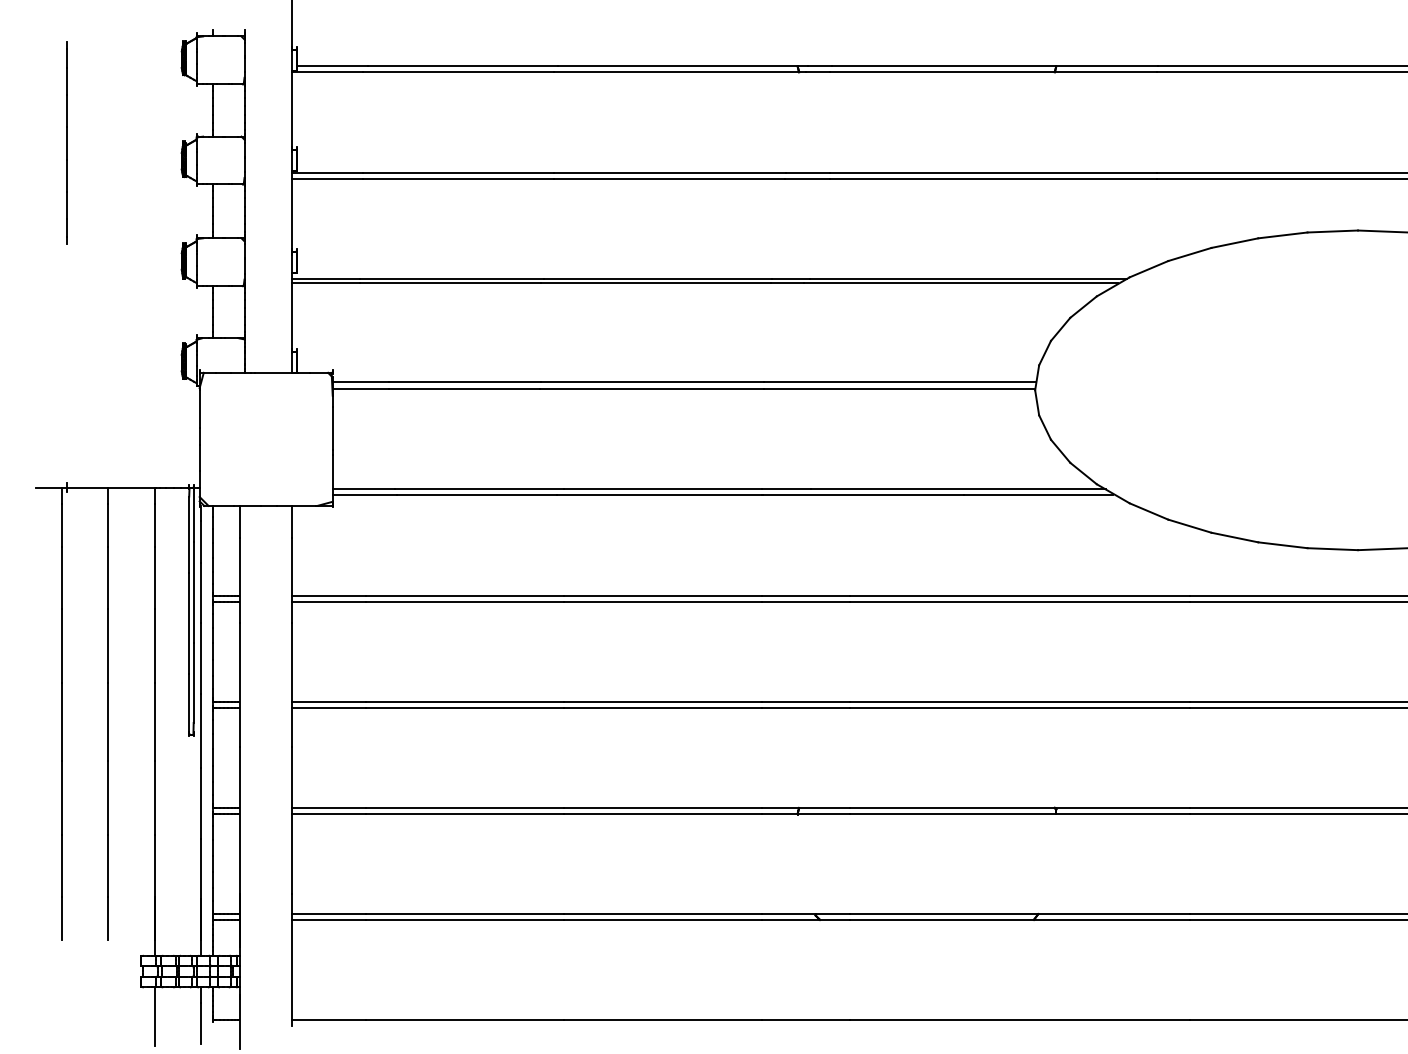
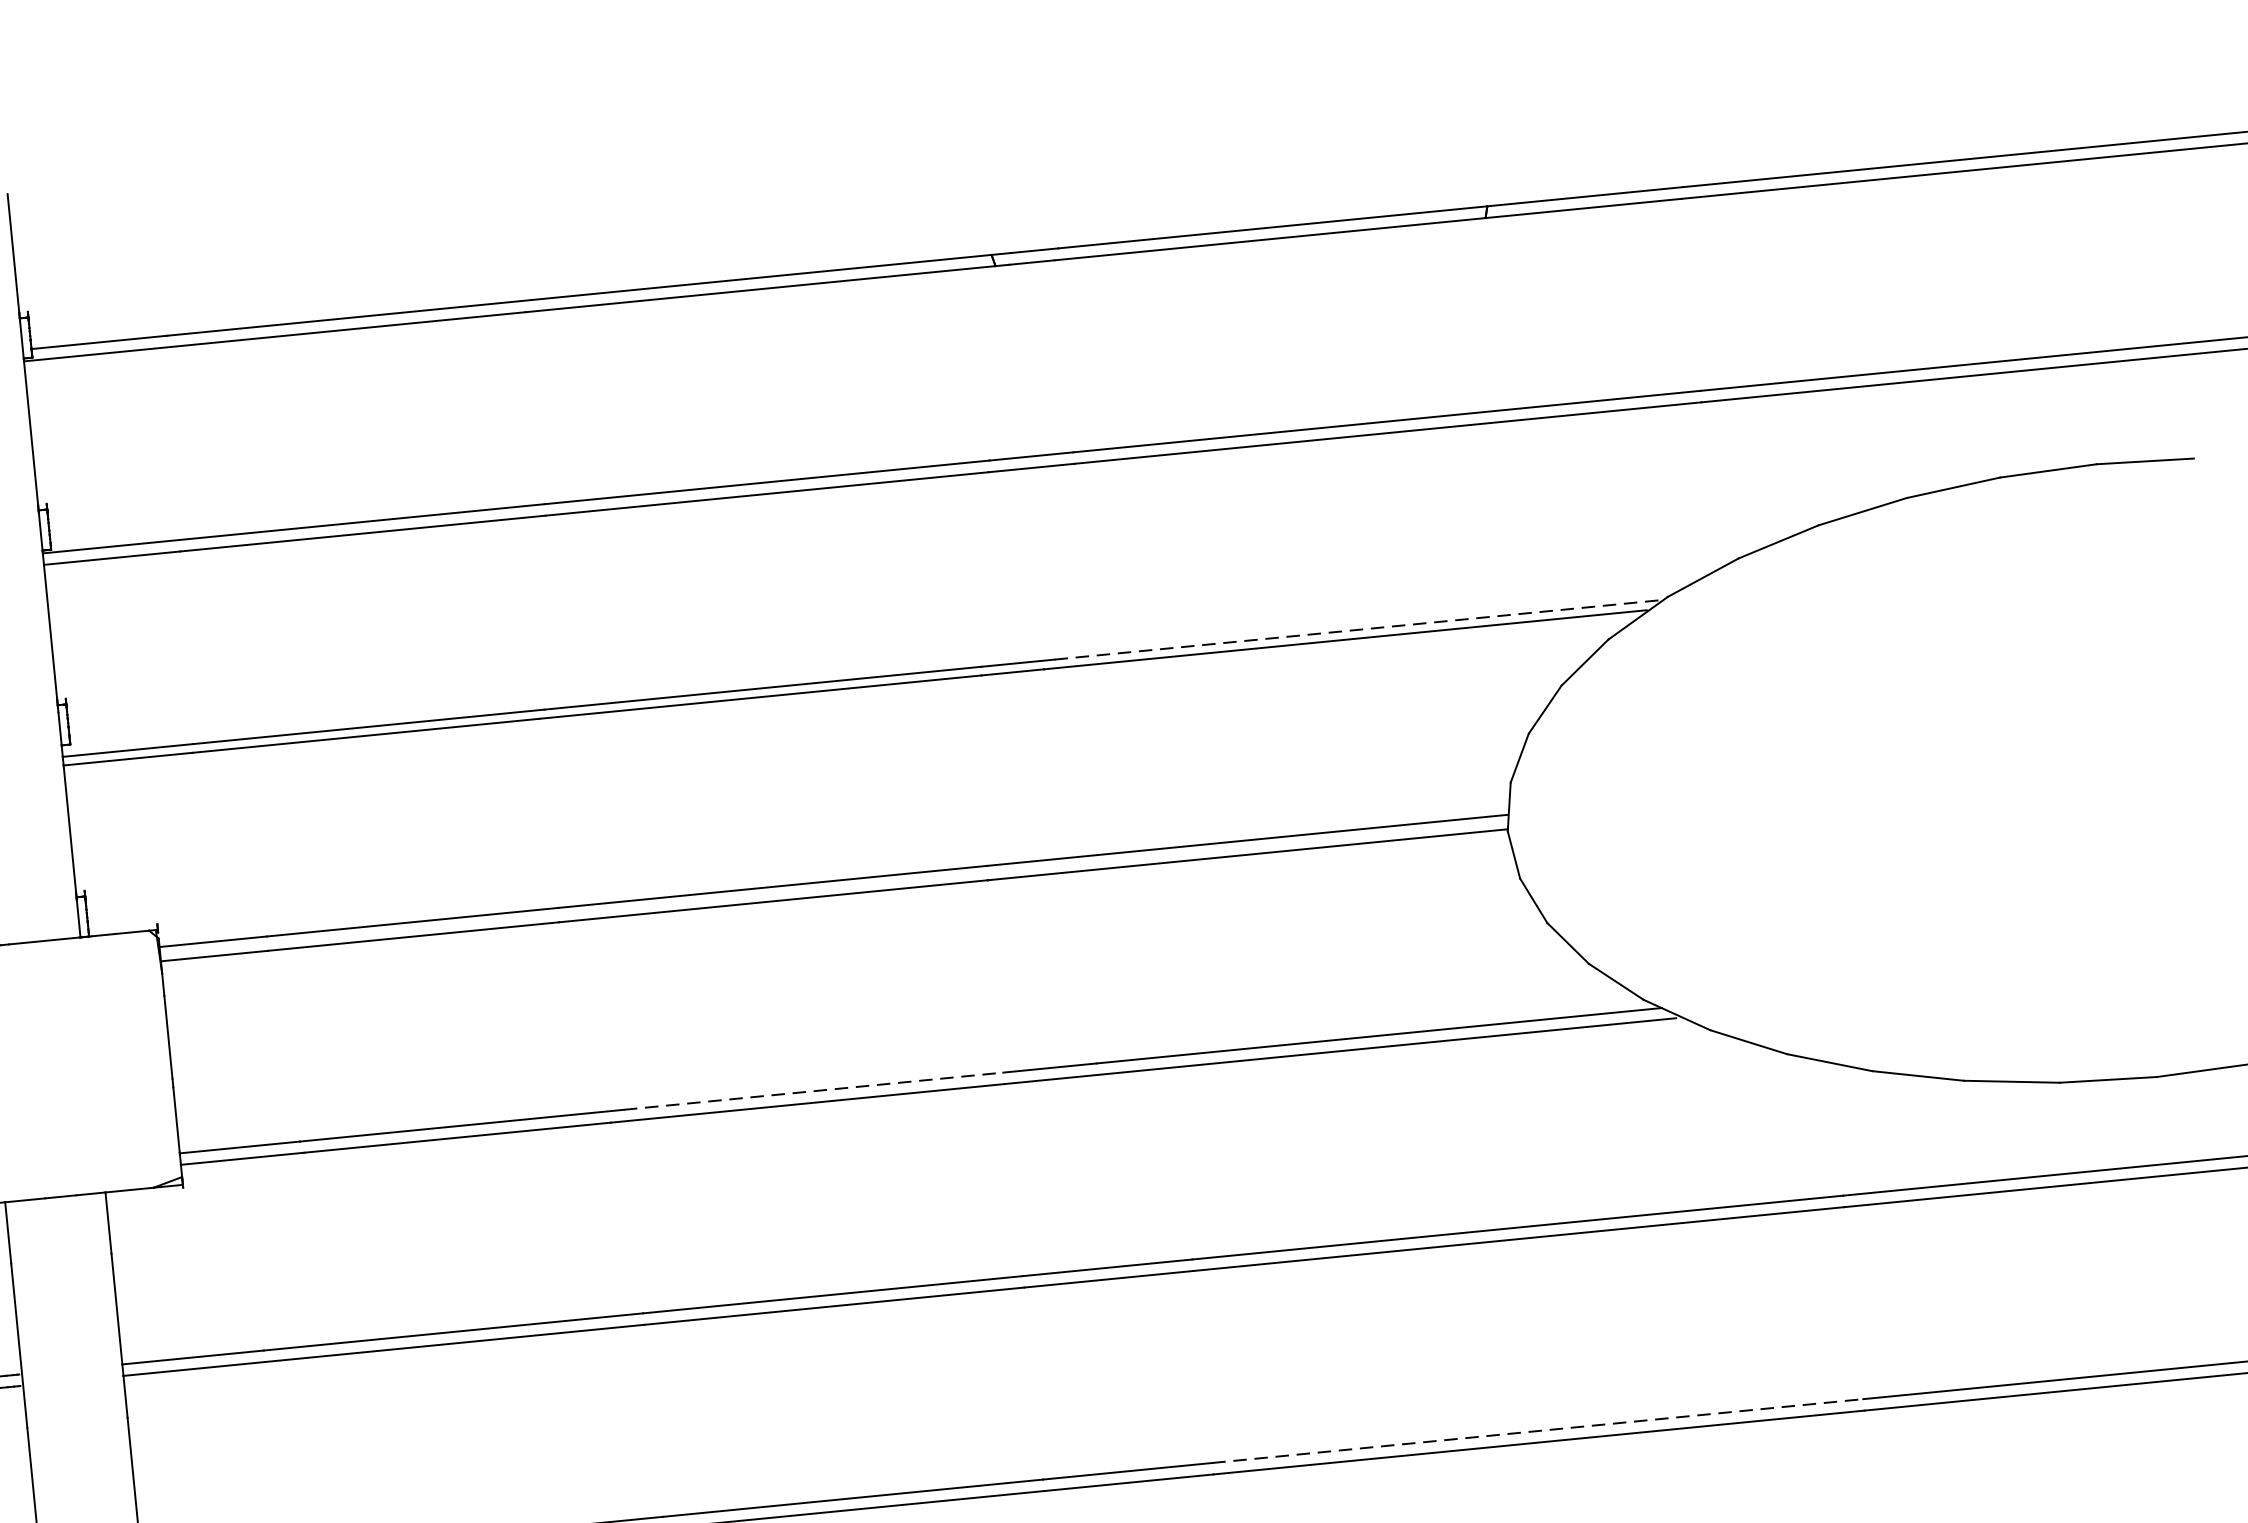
line: (968, 278) -> (1358, 629), solid -> dashed
line: (663, 489) -> (813, 1091), solid -> dashed
line: (1020, 701) -> (1538, 1430), solid -> dashed

